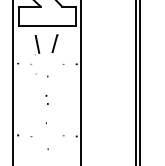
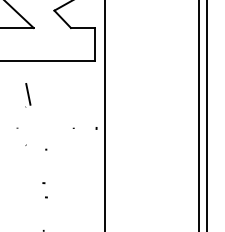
line: (54, 43) -> (57, 92), removed
part: (37, 45) -> (28, 95), size x0.7

